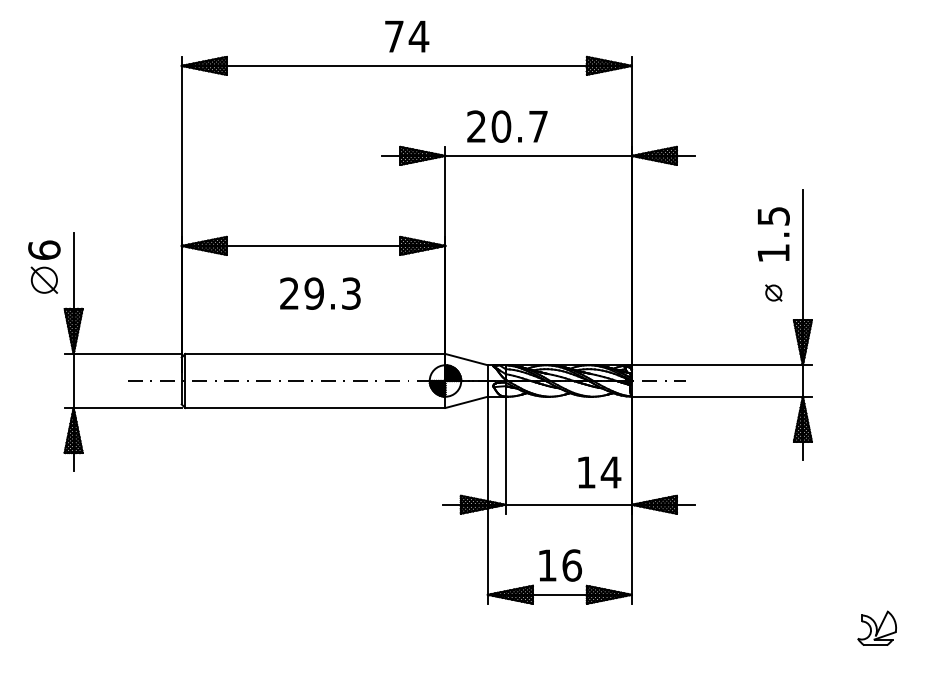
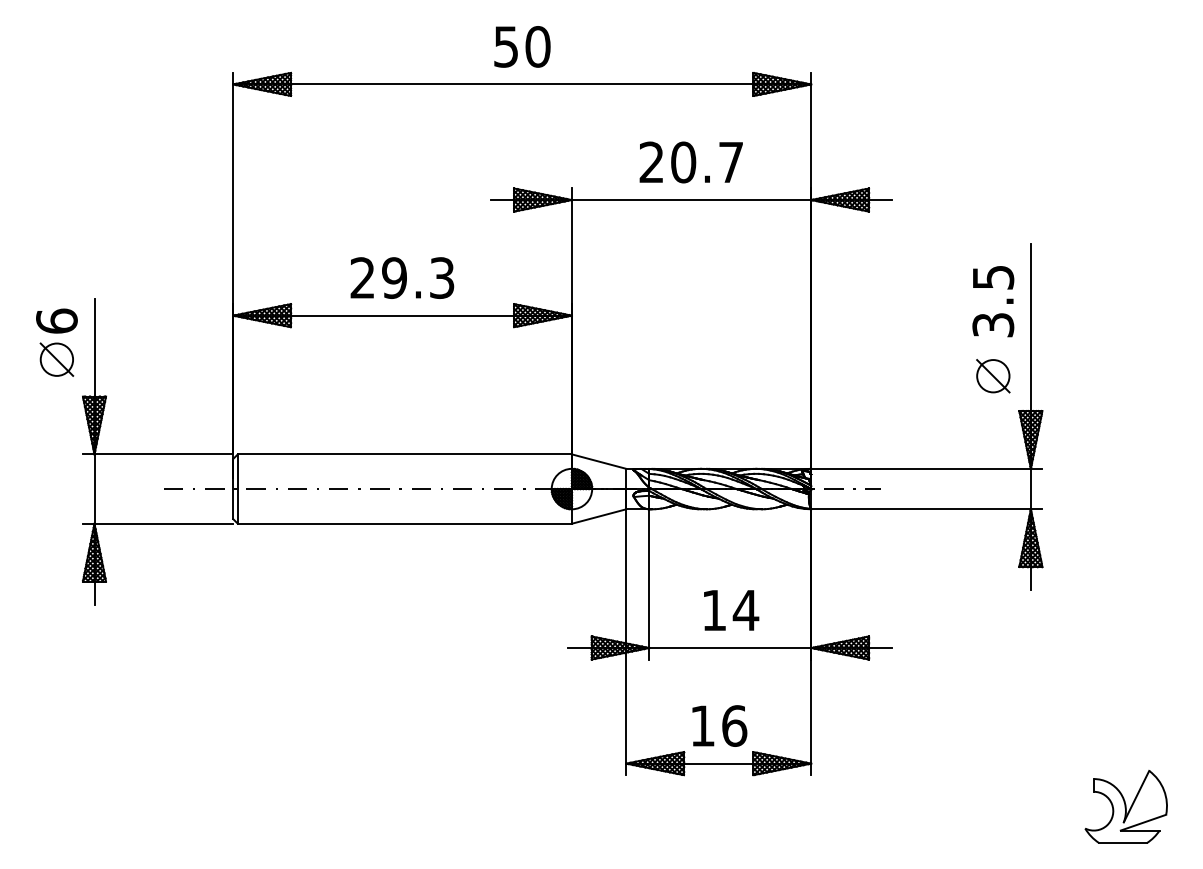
text: (407, 36) -> (523, 46), 74 -> 50
text: (507, 126) -> (691, 162), moved
text: (773, 253) -> (993, 325), 1.5 -> 3.5
part: (773, 292) -> (993, 375), size x1.67
text: (320, 293) -> (402, 277), moved
text: (599, 472) -> (731, 610), moved
part: (876, 628) -> (1125, 806), size x1.67

